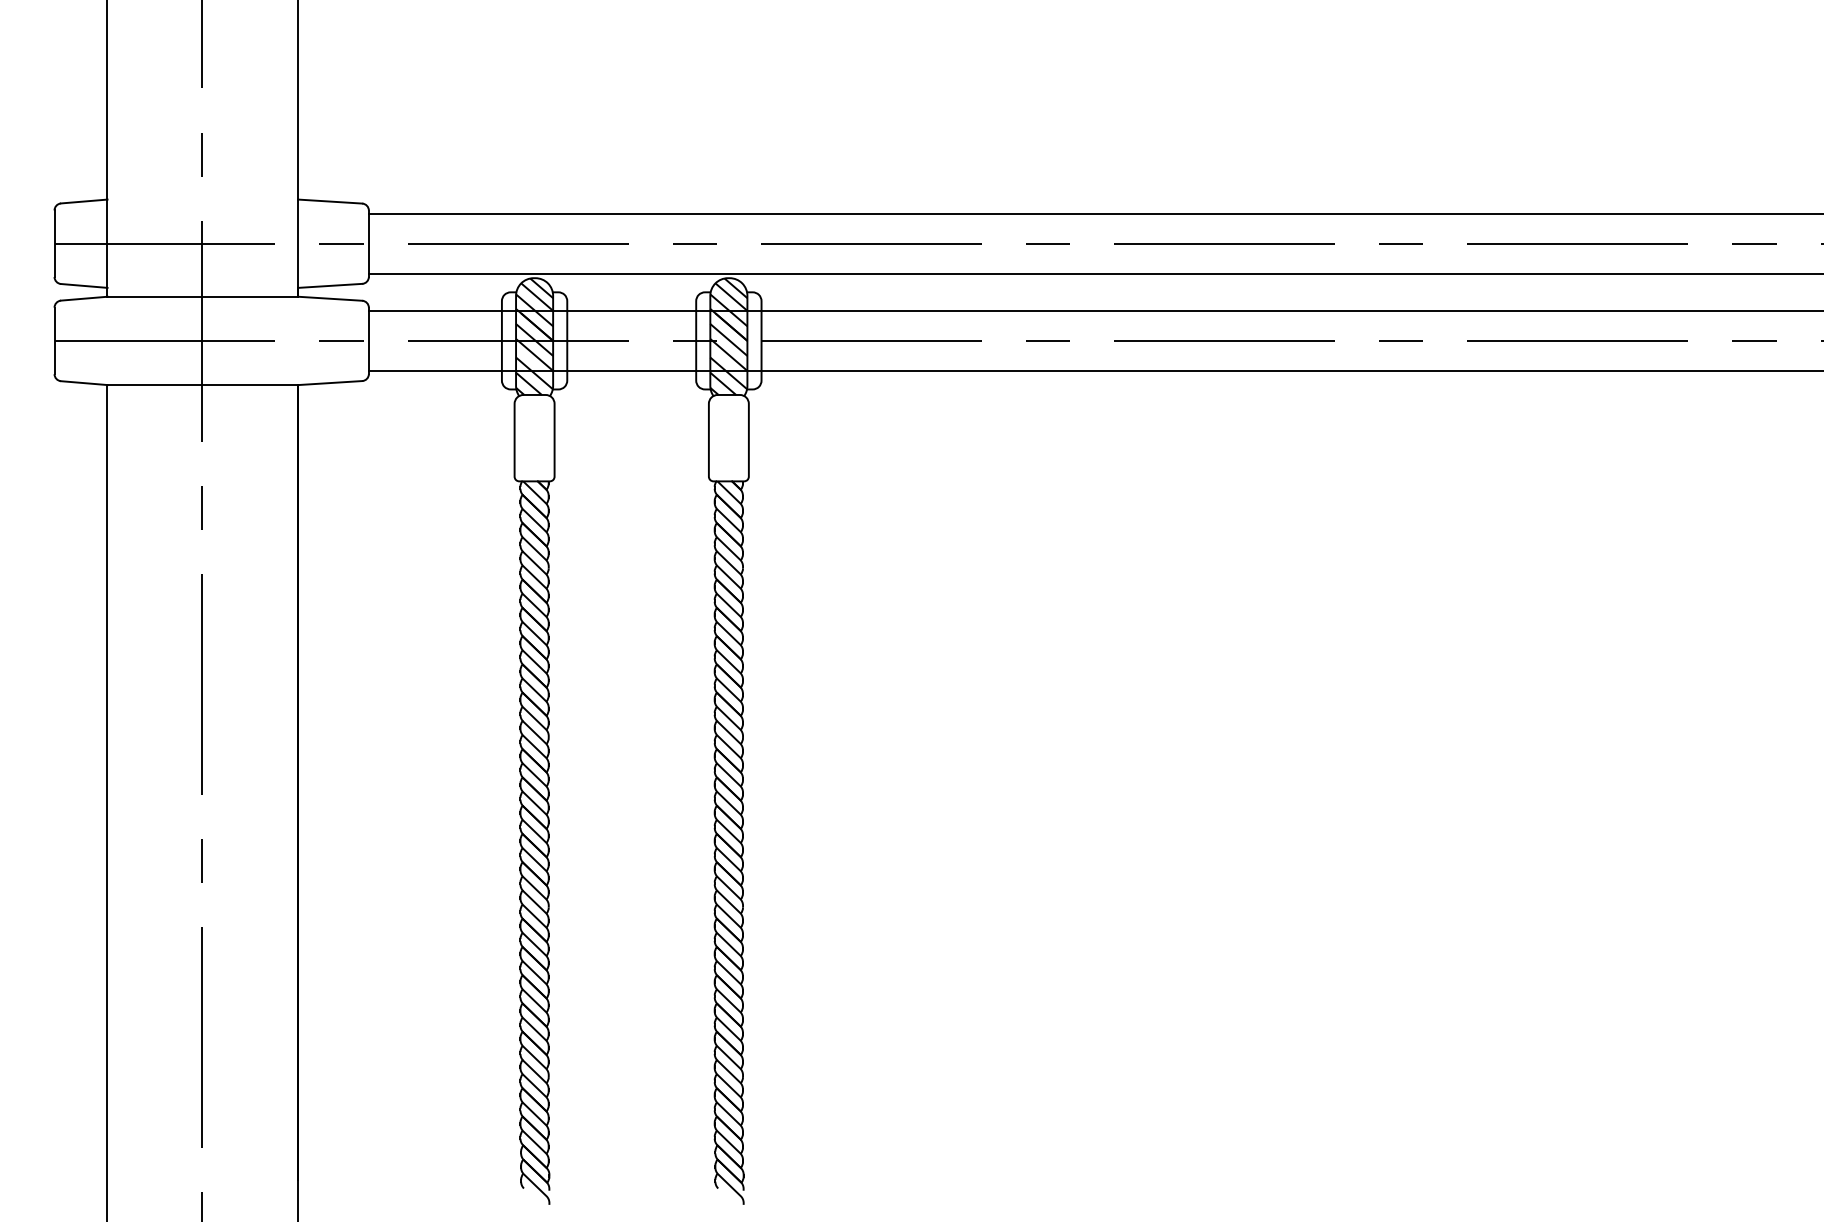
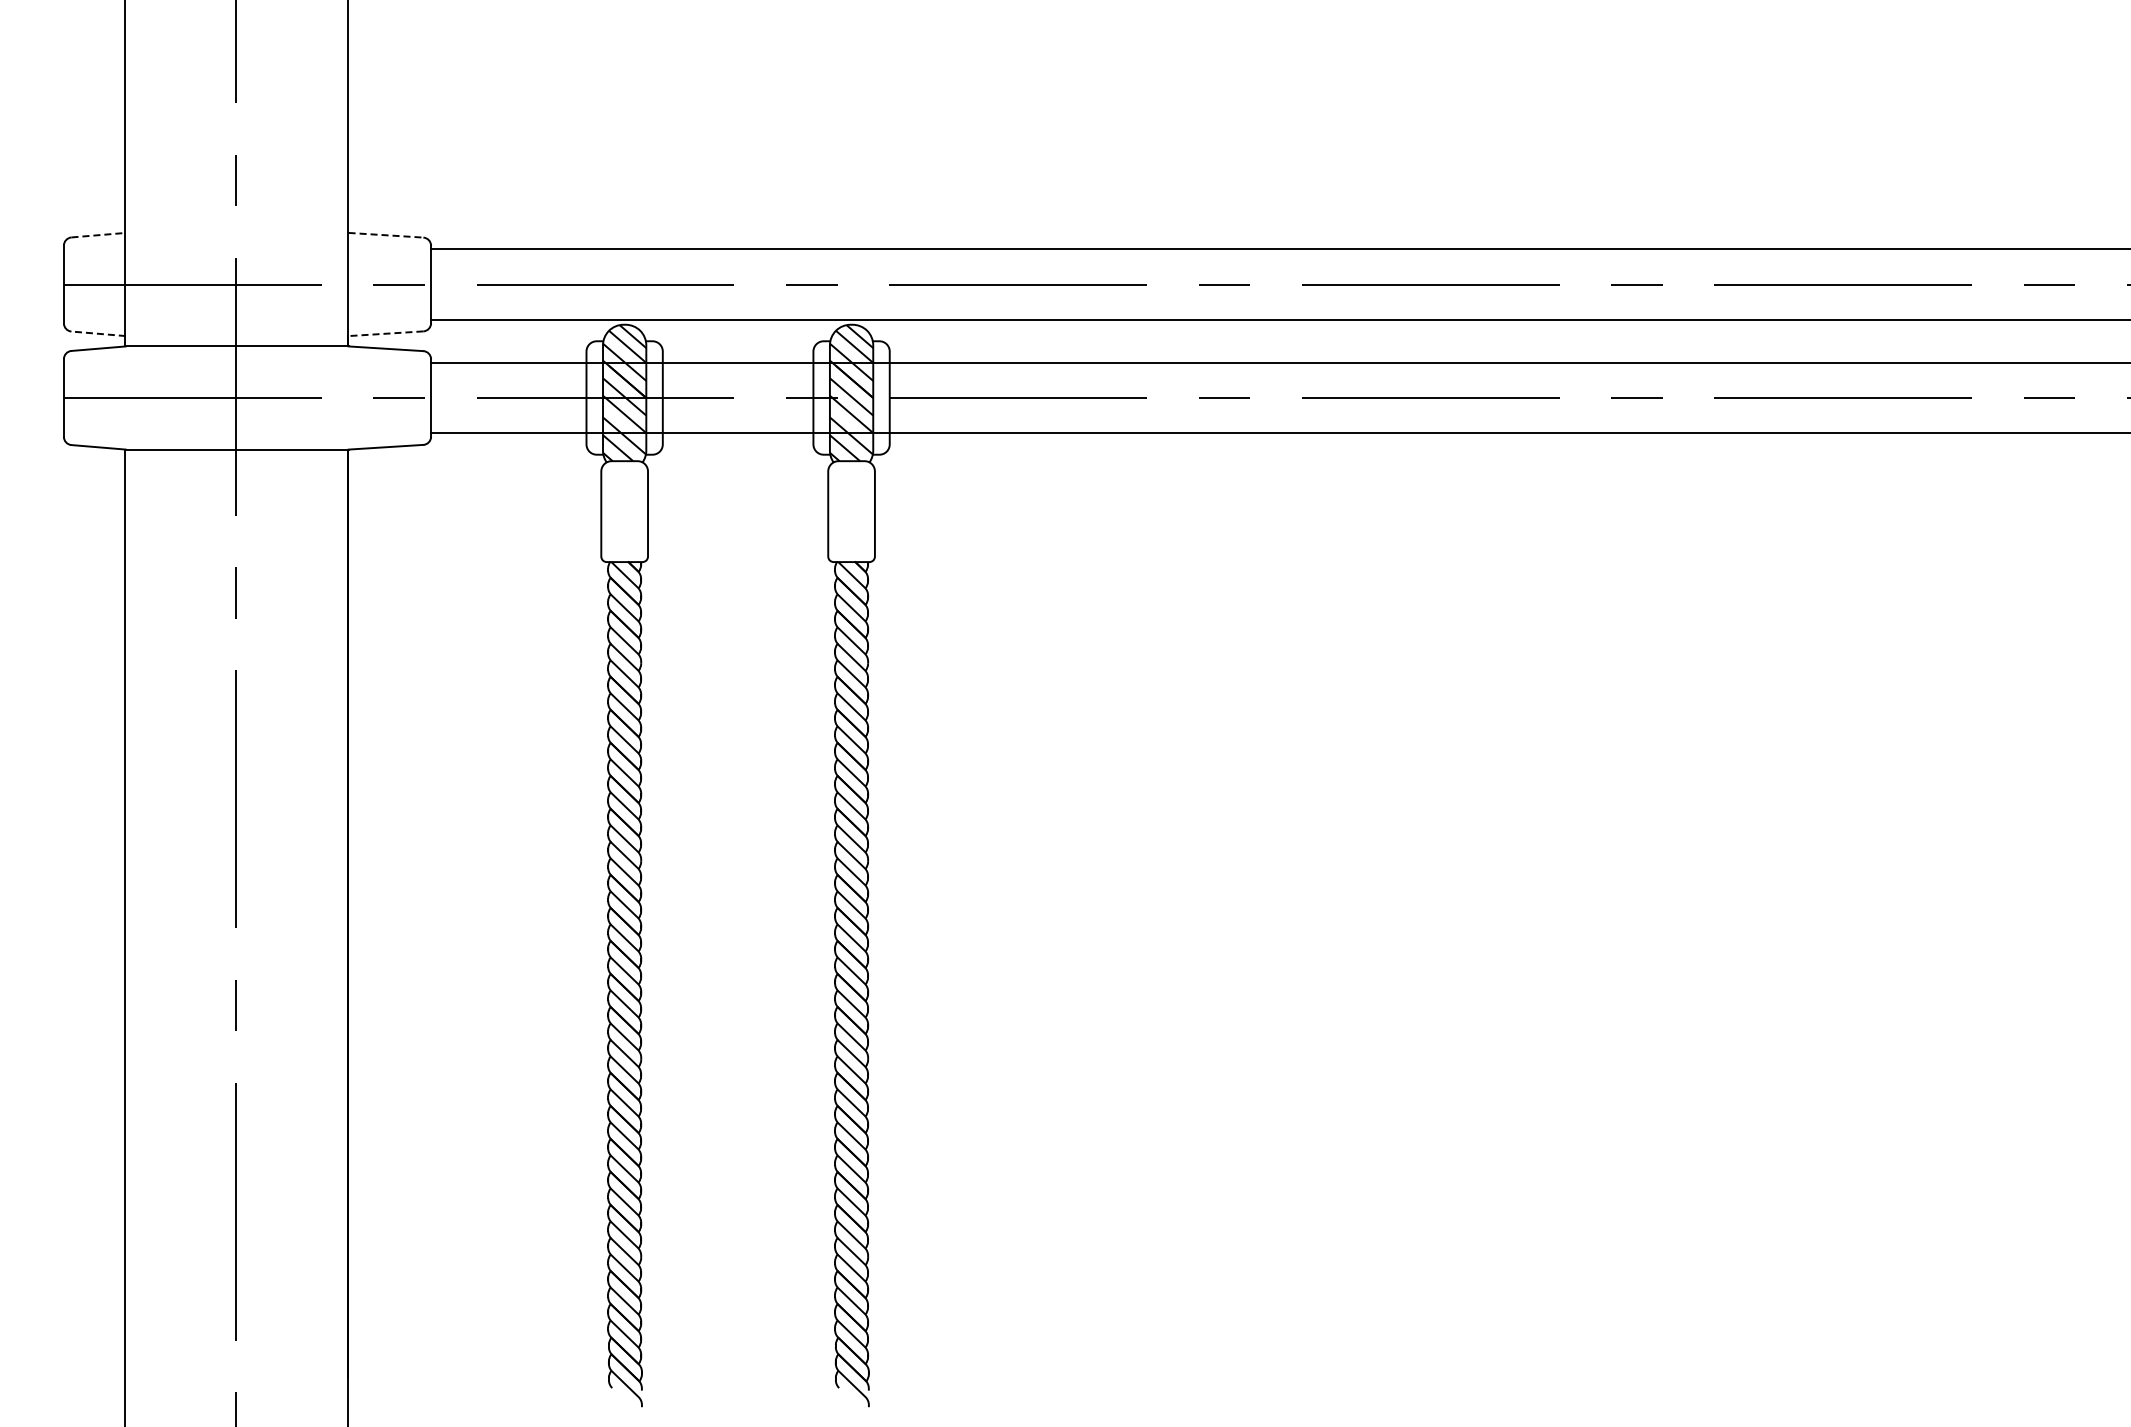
line: (85, 201) -> (99, 235), solid -> dashed
line: (330, 201) -> (386, 235), solid -> dashed
line: (84, 285) -> (98, 333), solid -> dashed
line: (329, 285) -> (385, 333), solid -> dashed

